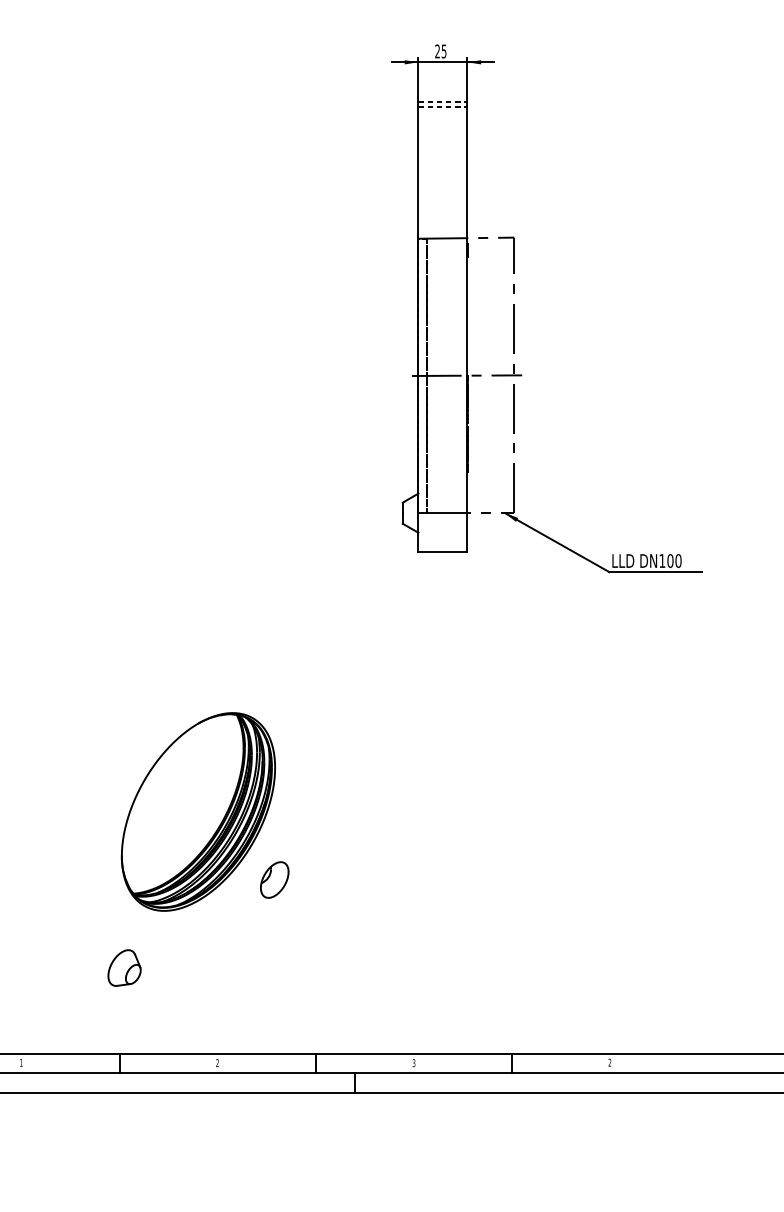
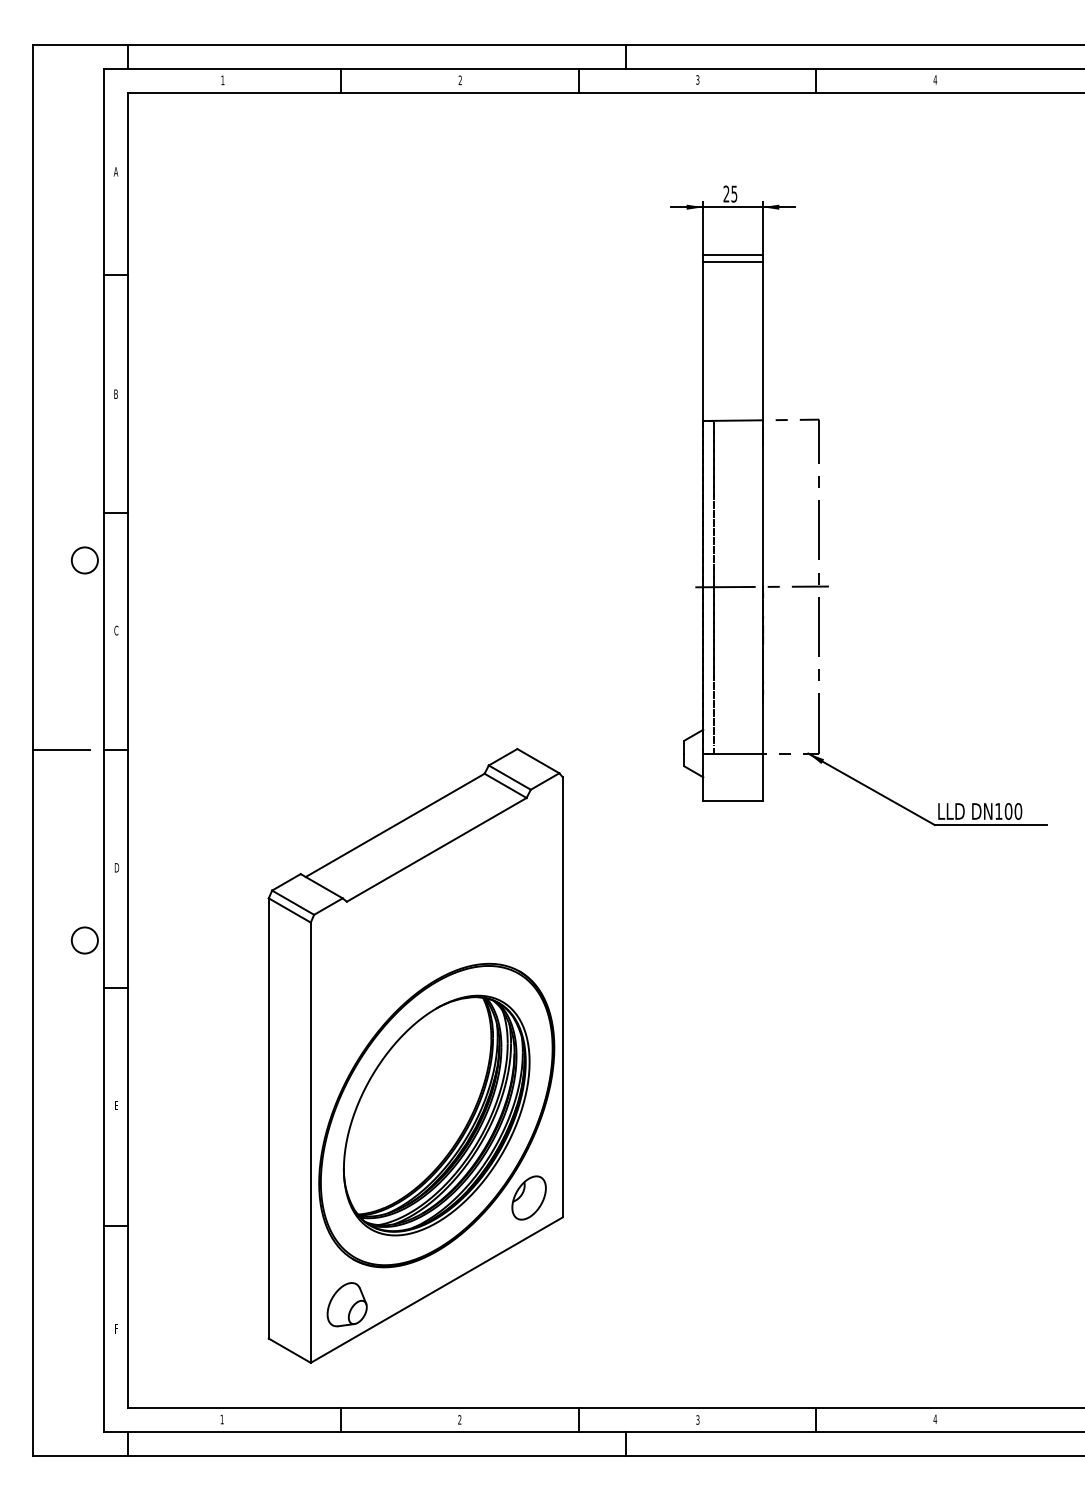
line: (442, 101) -> (732, 254), dashed -> solid
line: (442, 107) -> (732, 261), dashed -> solid
part: (180, 762) -> (415, 1055), added
text: (610, 1062) -> (935, 1419), 2 -> 4

